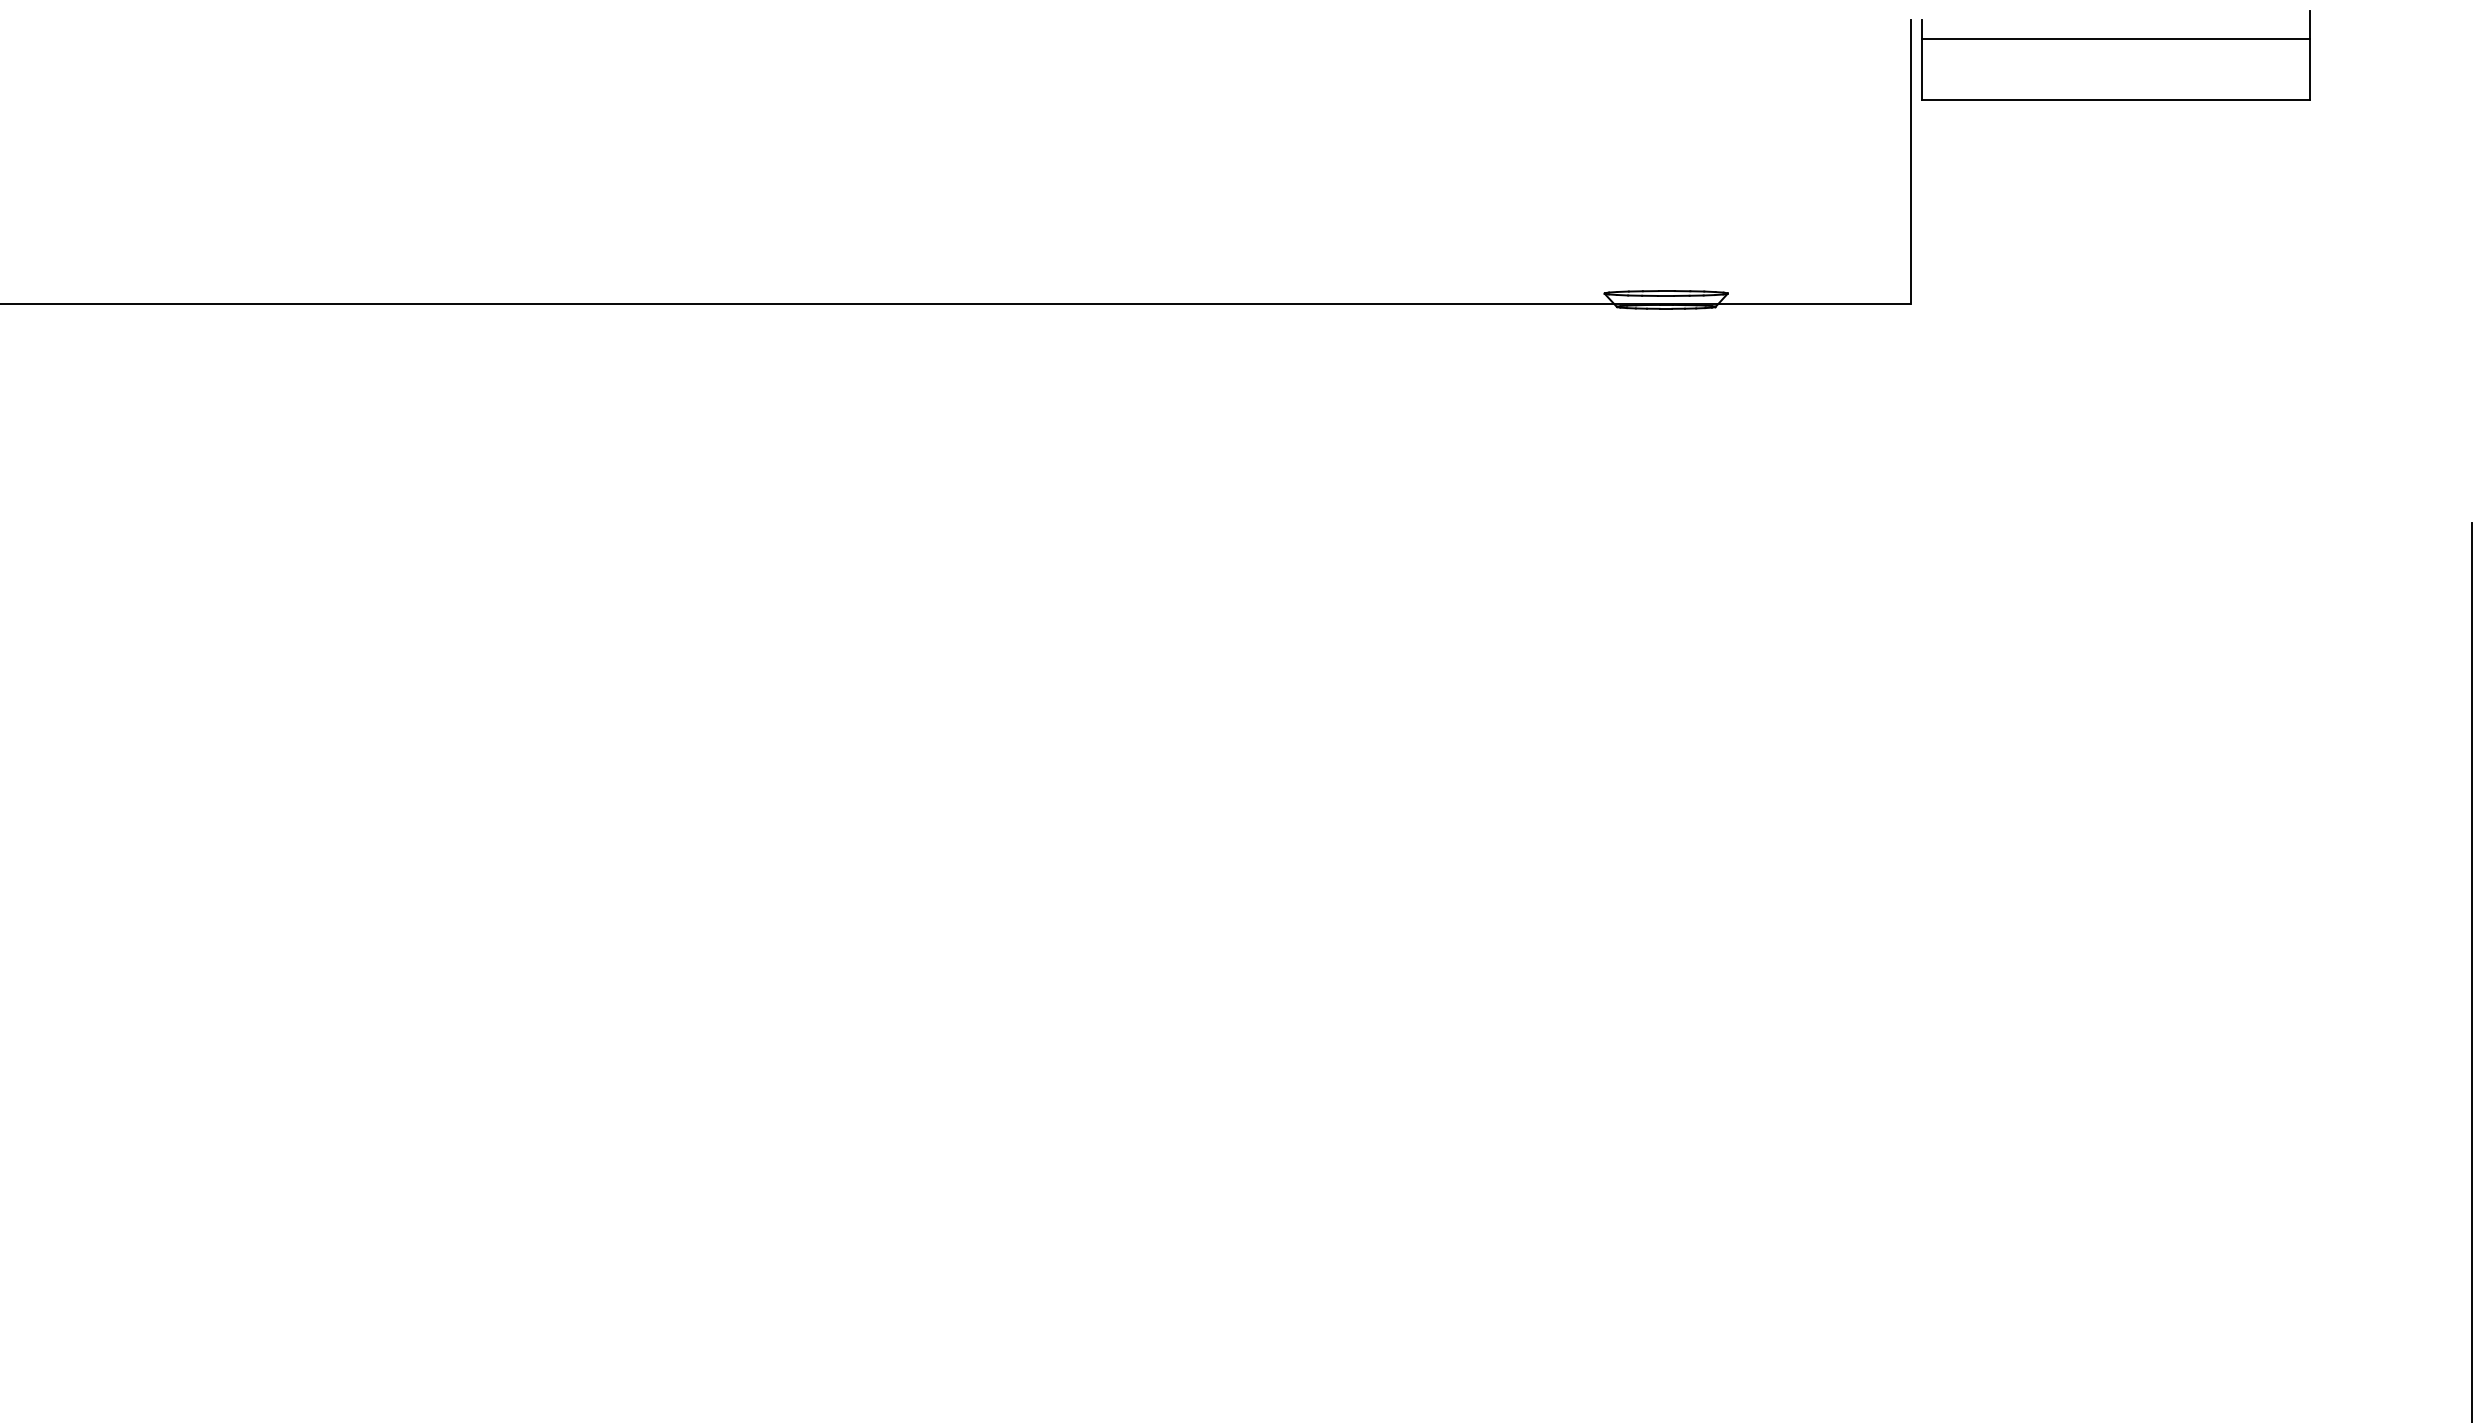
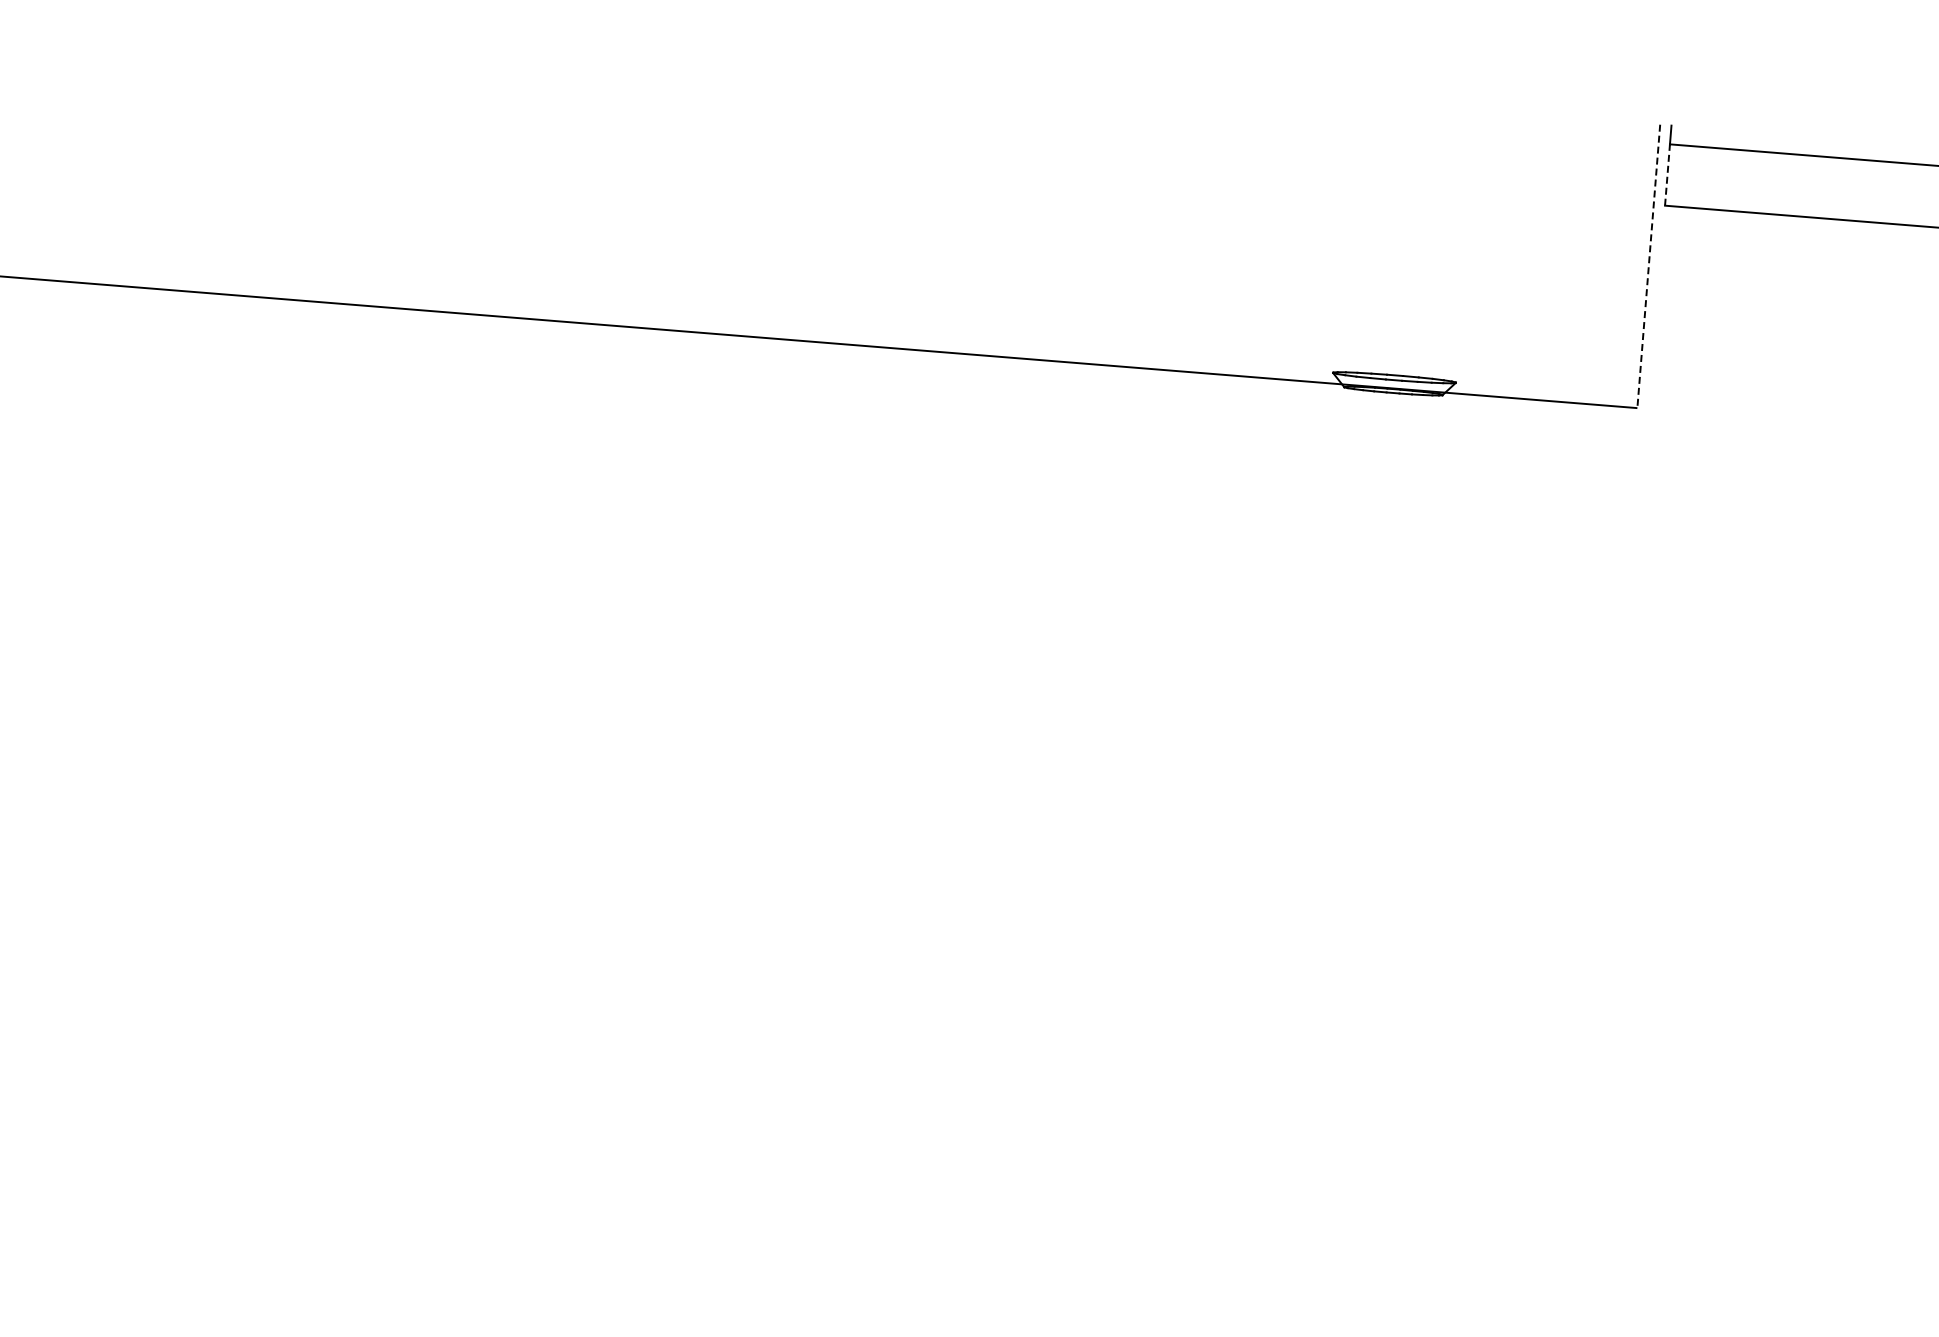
line: (1922, 69) -> (1667, 175), solid -> dashed
line: (1910, 162) -> (1648, 266), solid -> dashed

